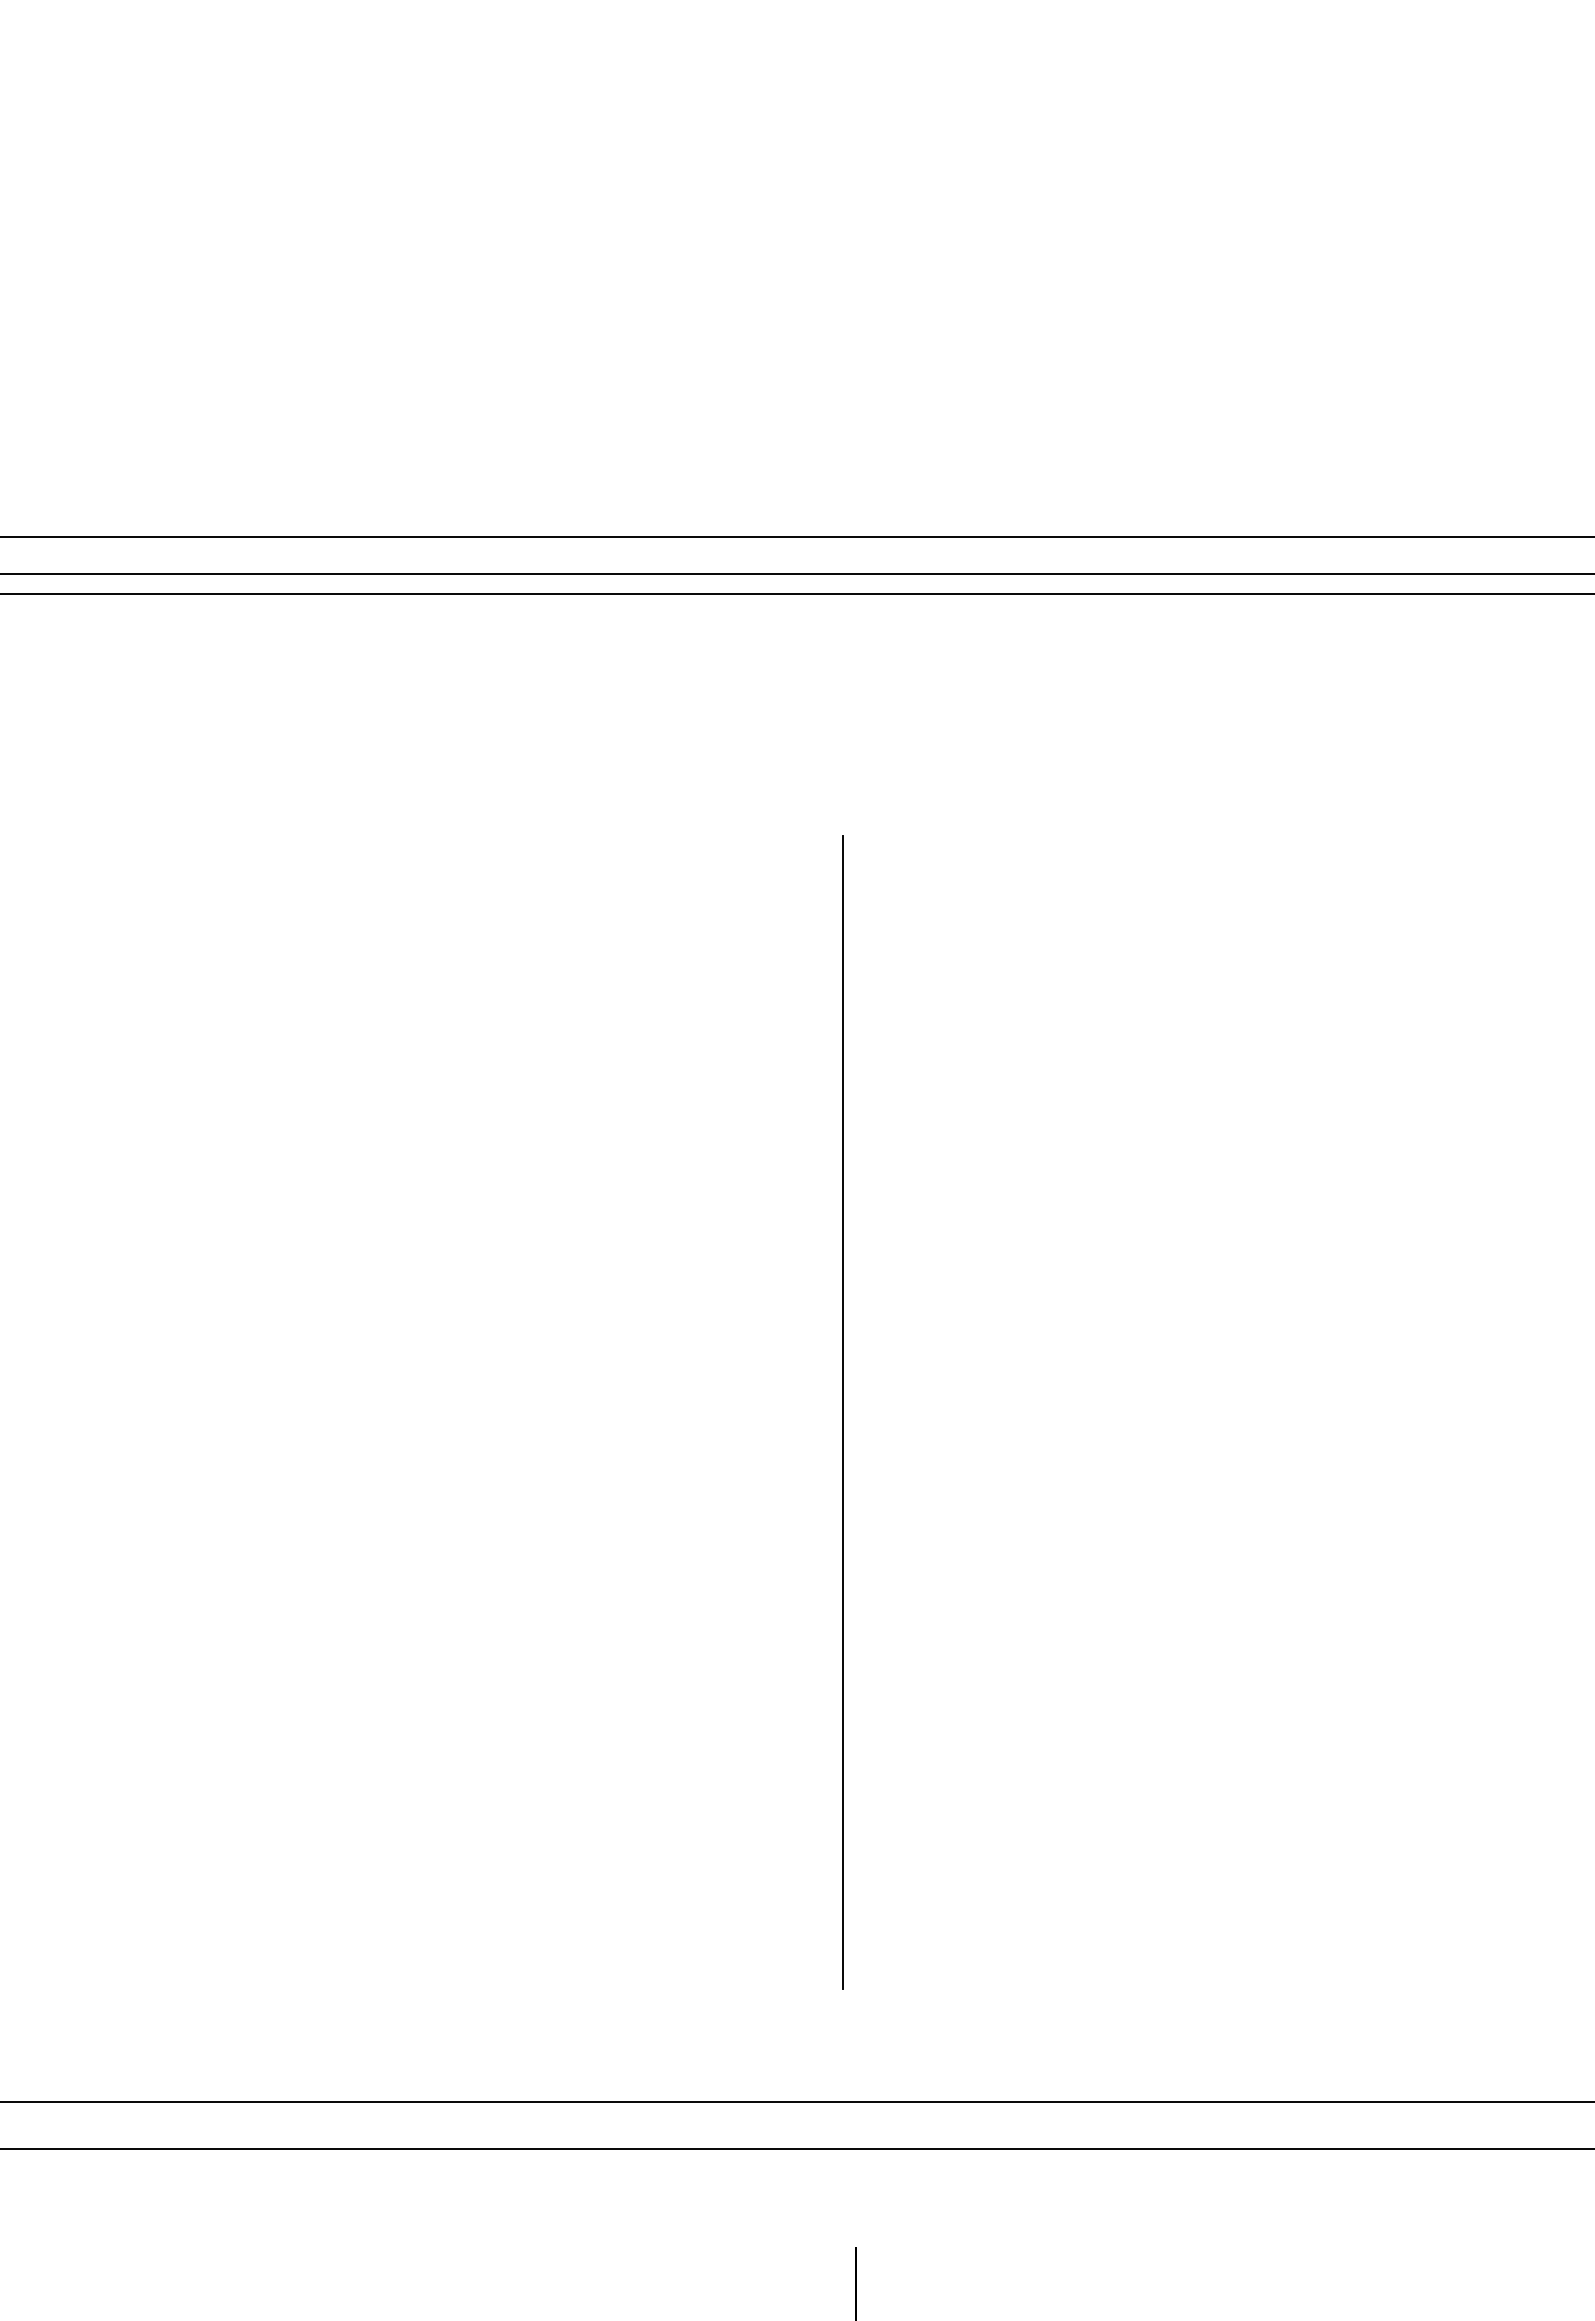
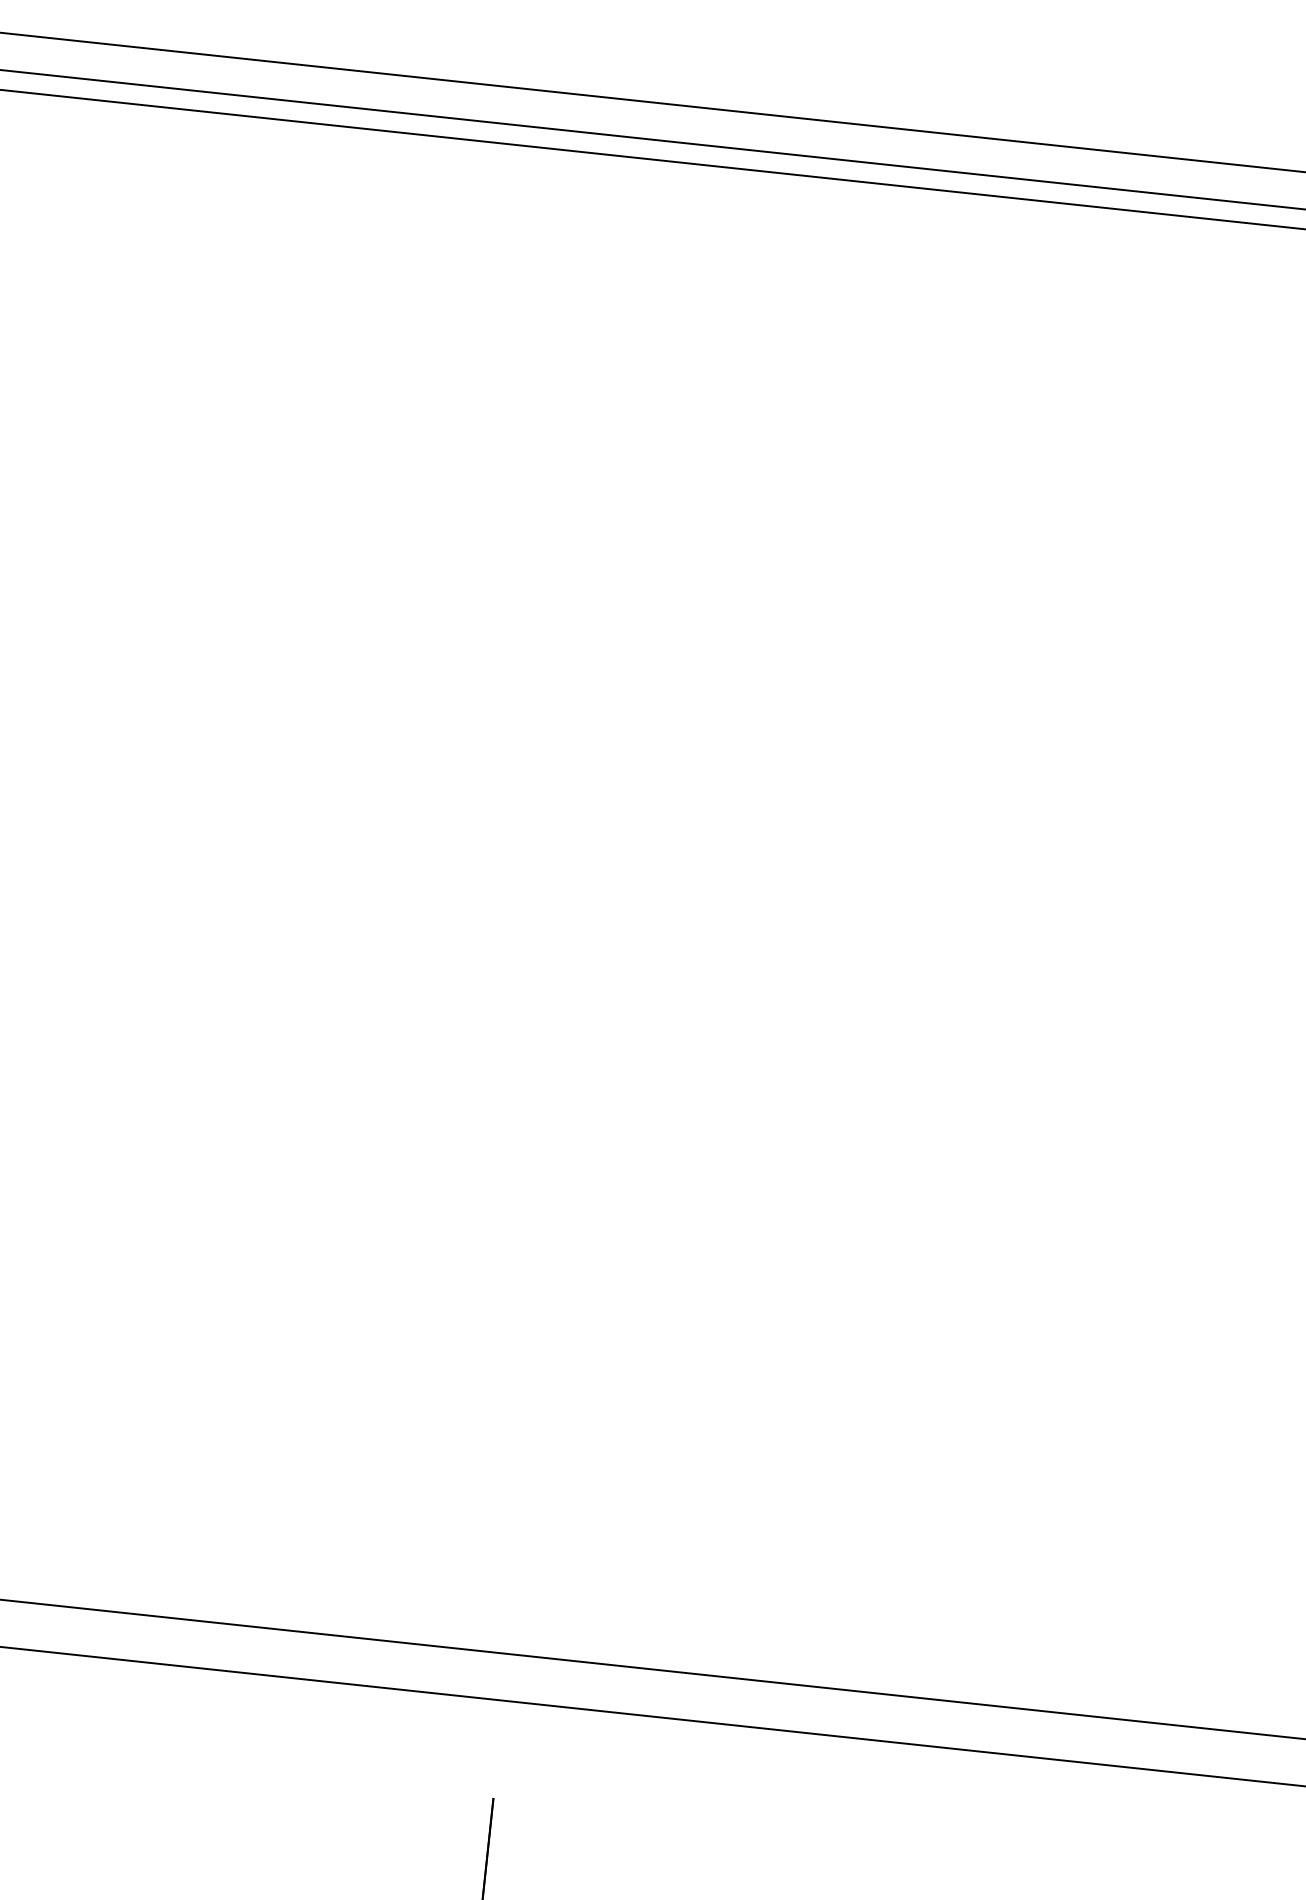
line: (842, 1412) -> (568, 970), removed

